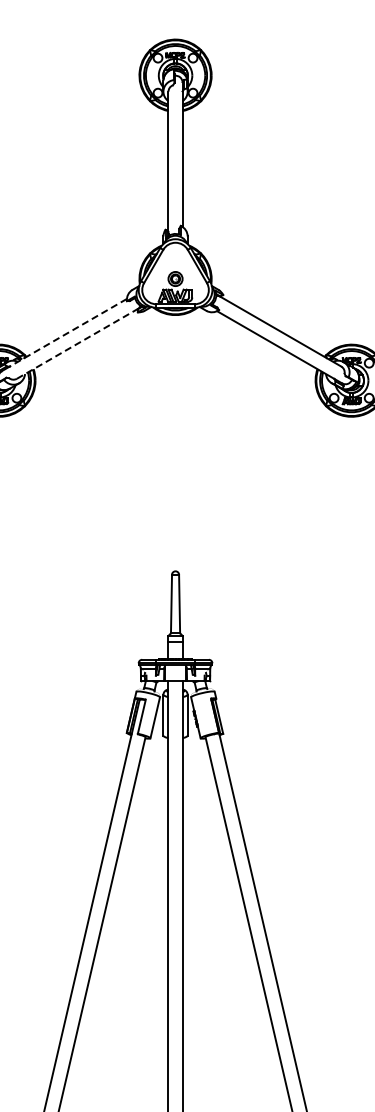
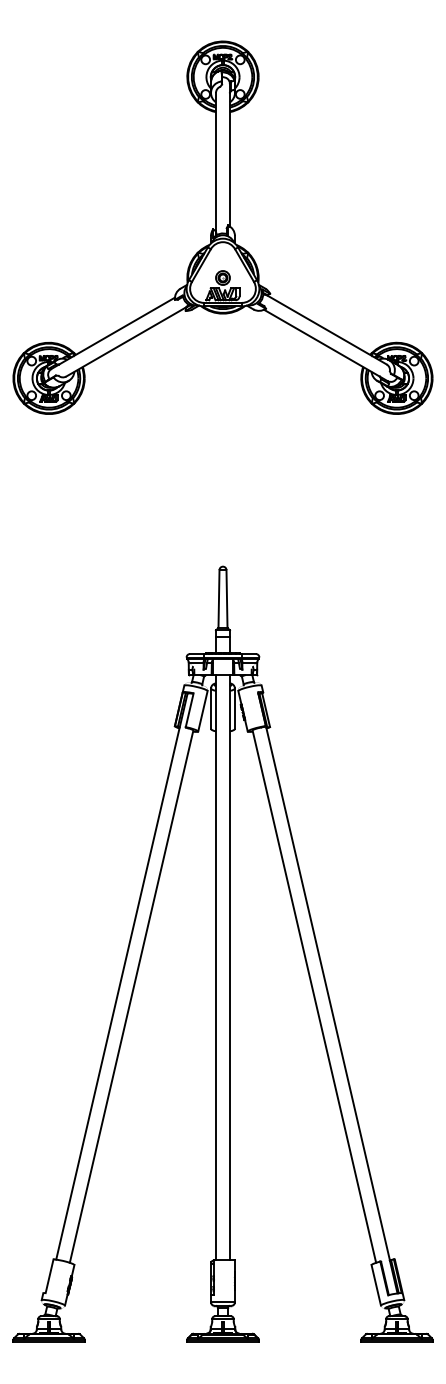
line: (68, 333) -> (117, 331), dashed -> solid
line: (77, 343) -> (126, 341), dashed -> solid

